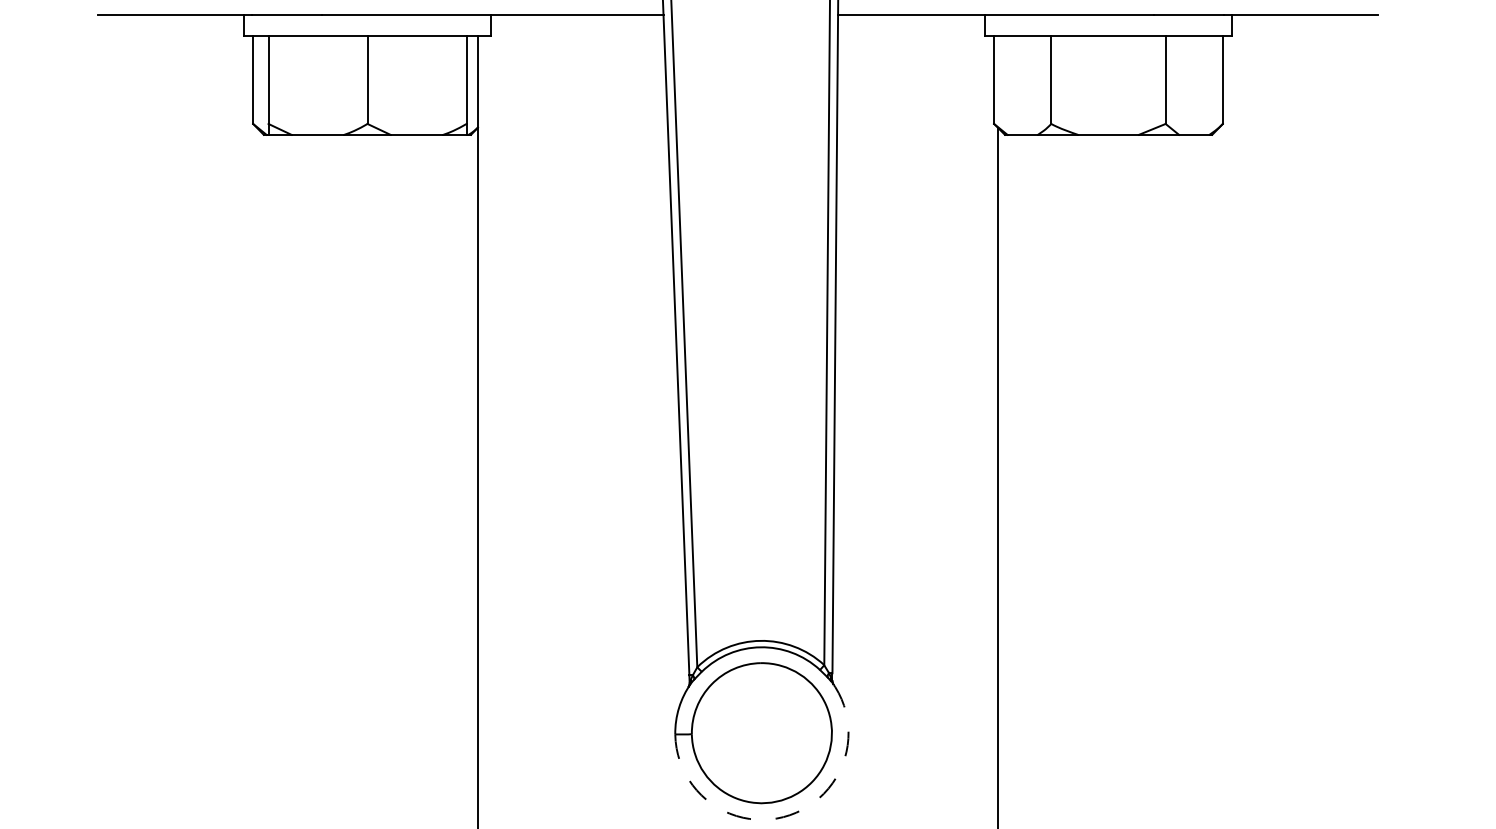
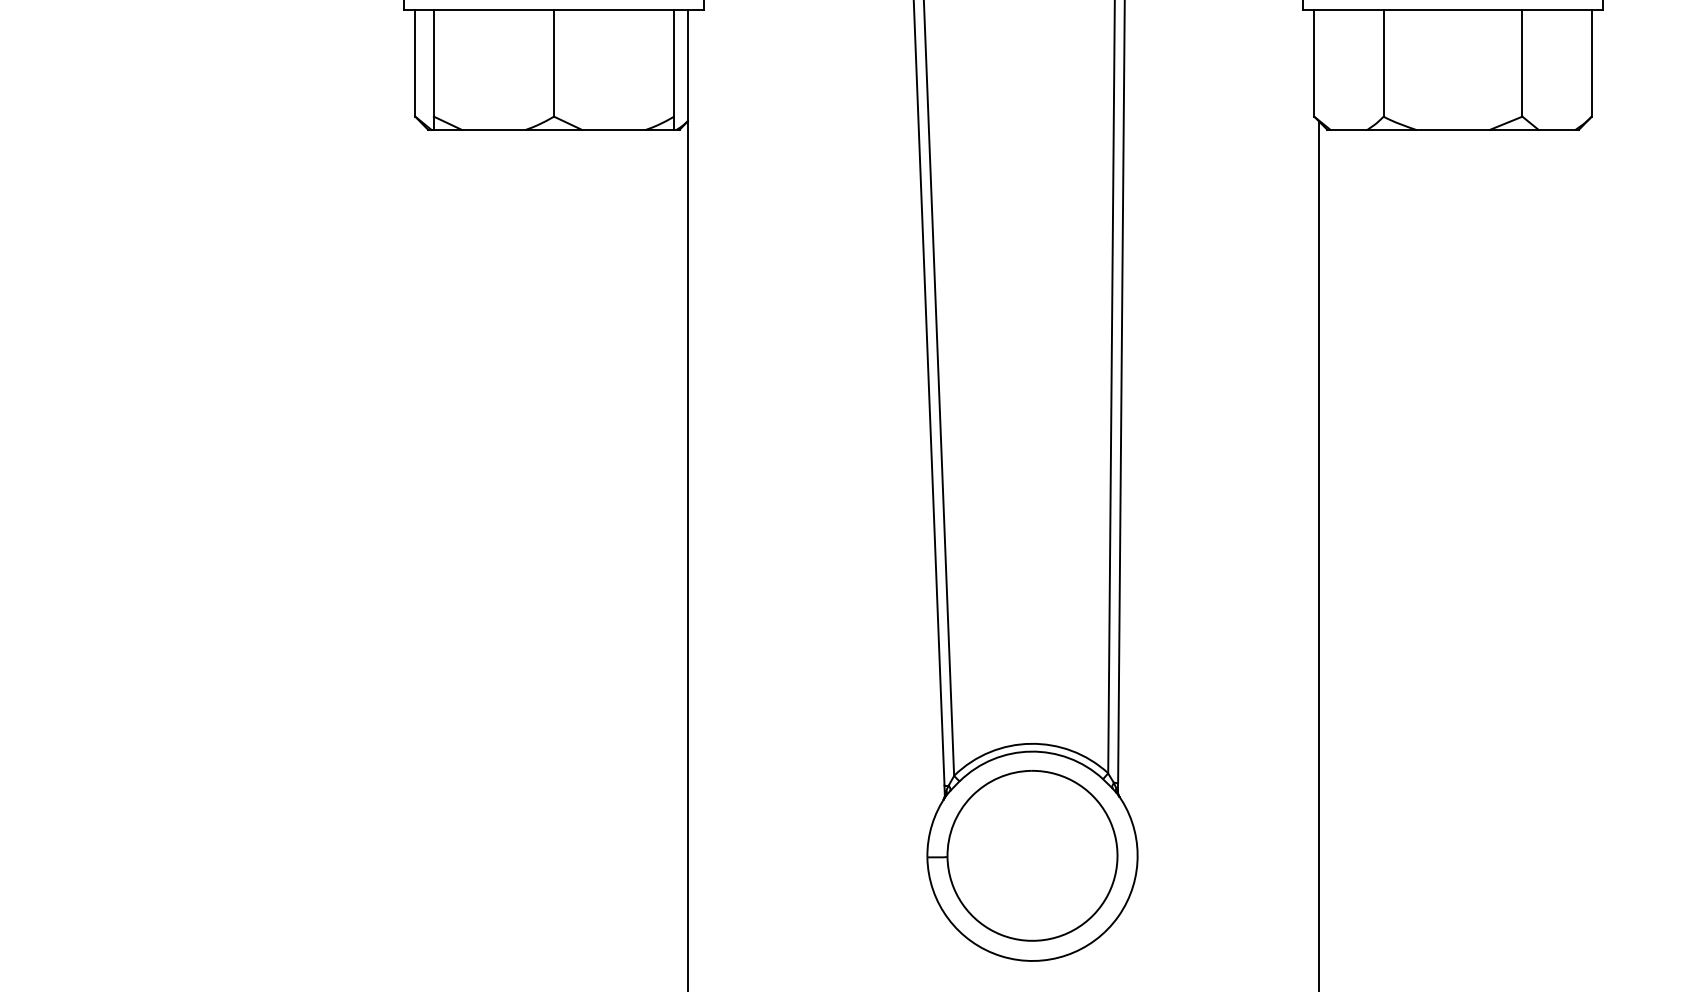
arc: (789, 815) -> (1065, 955), dashed -> solid

